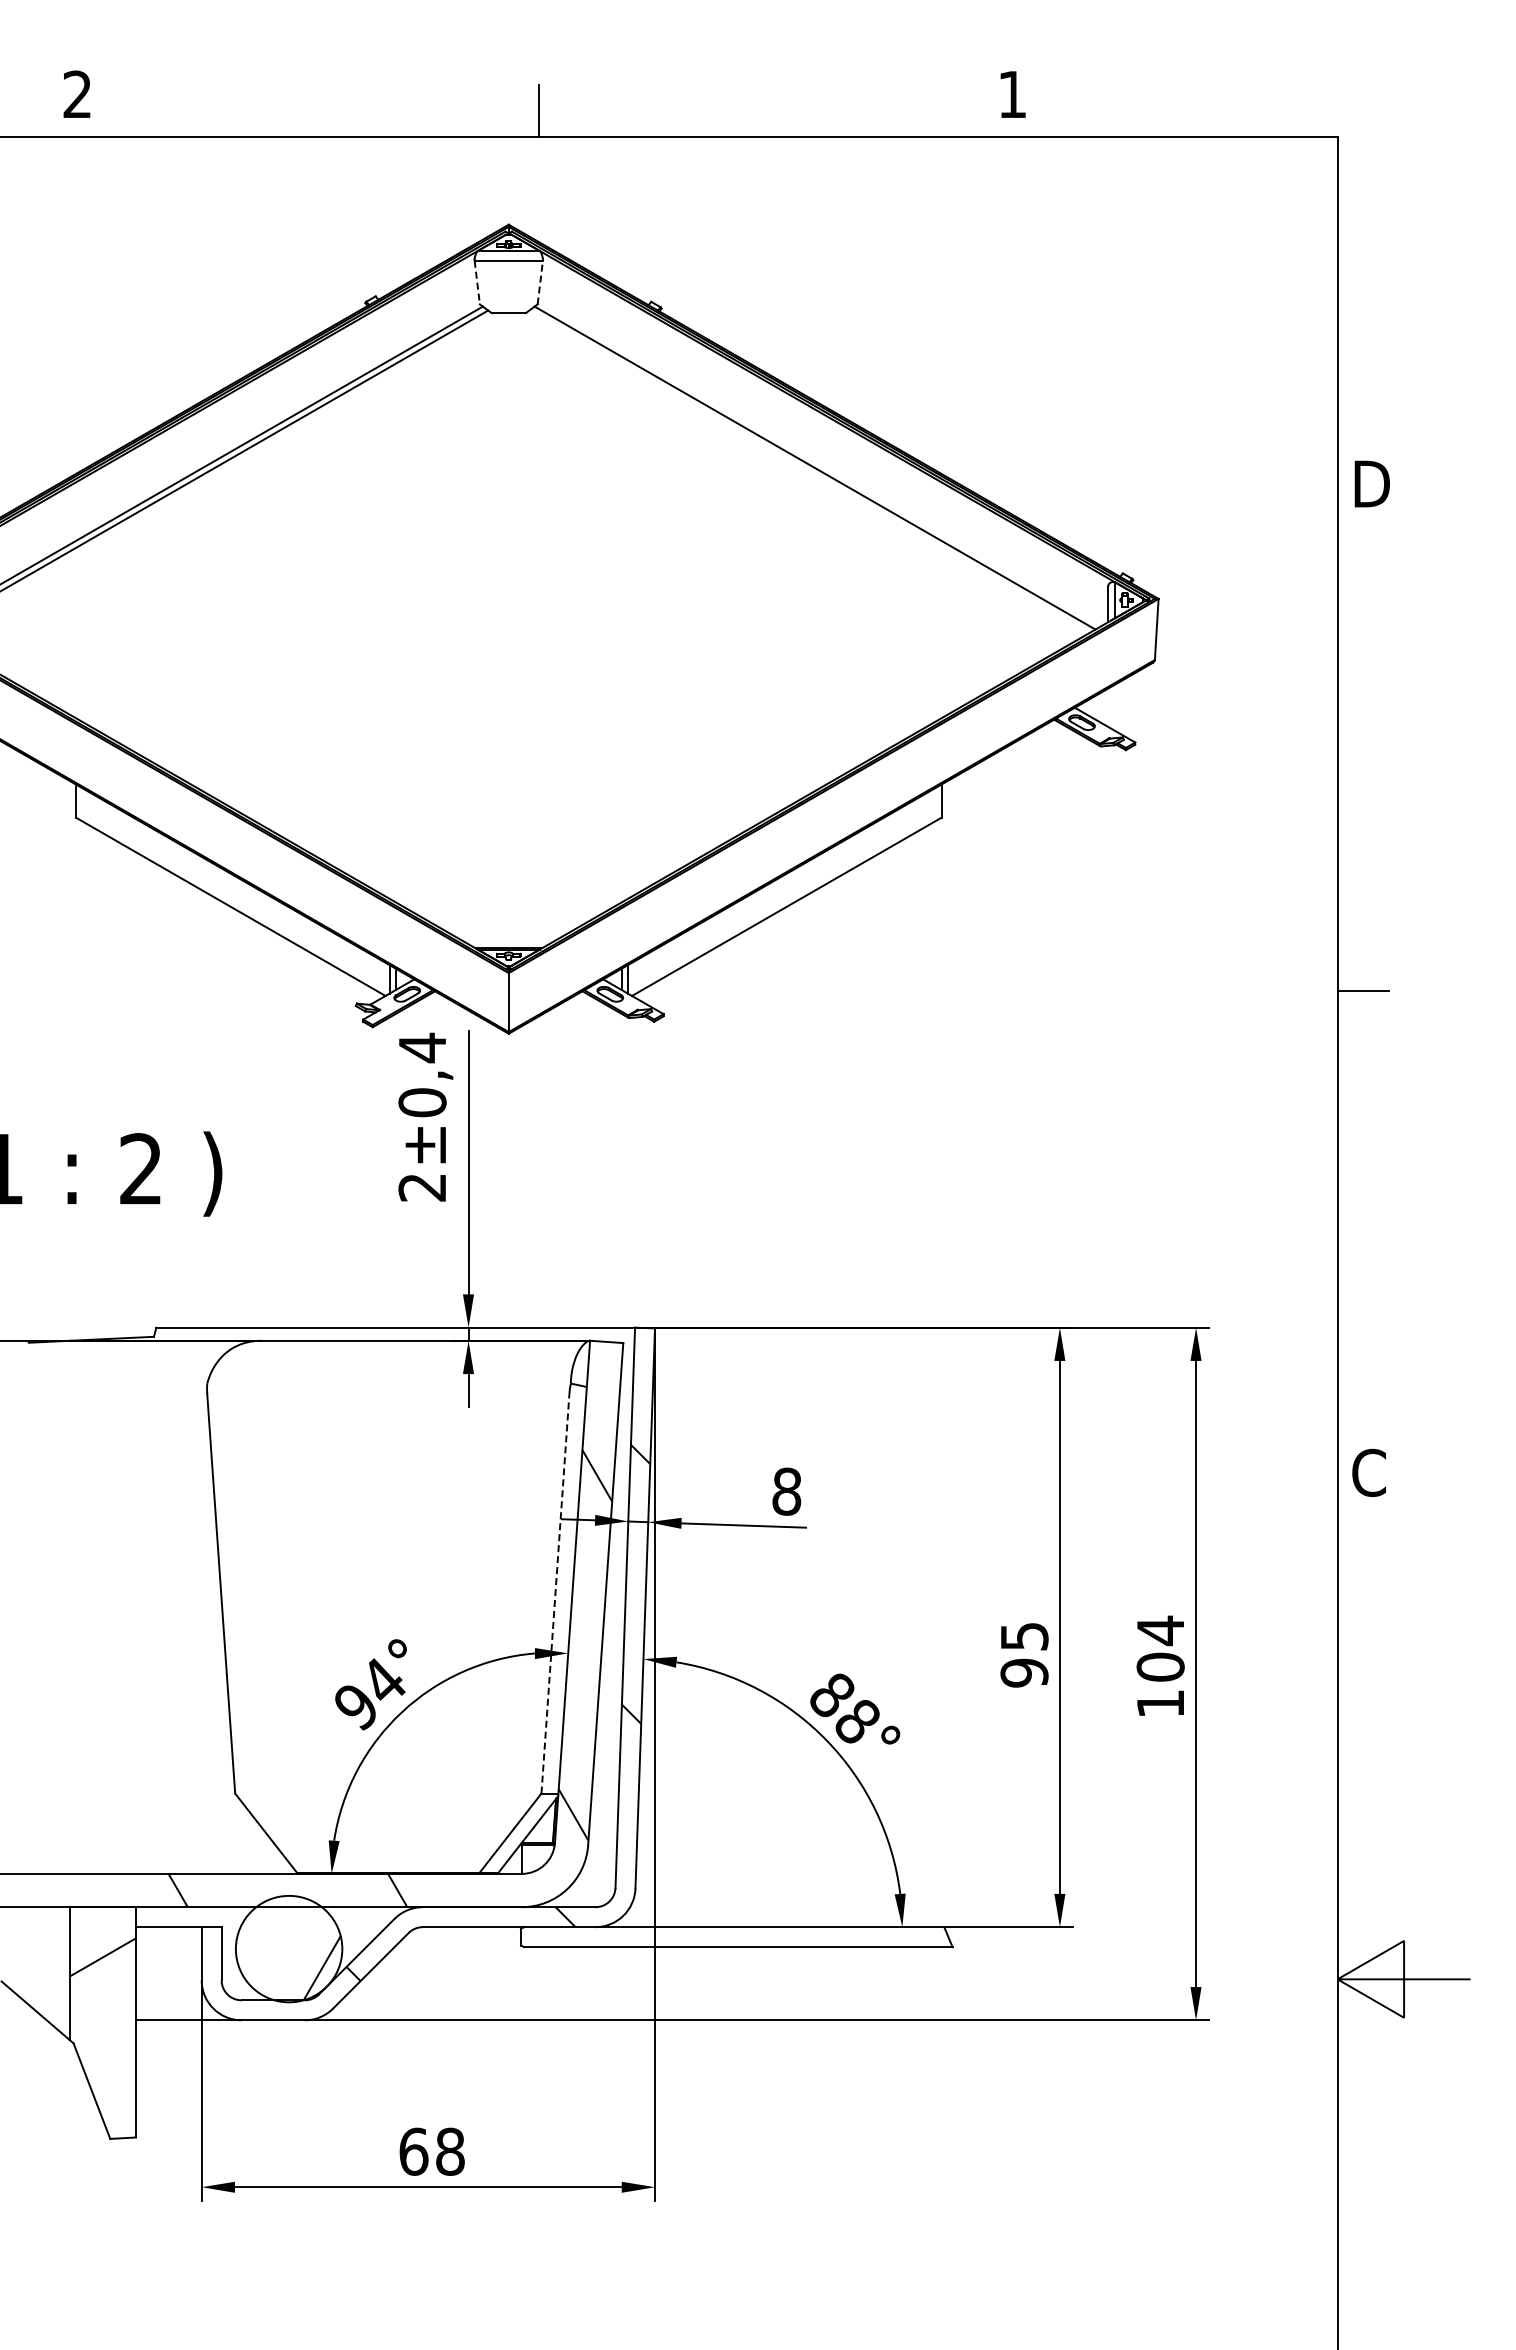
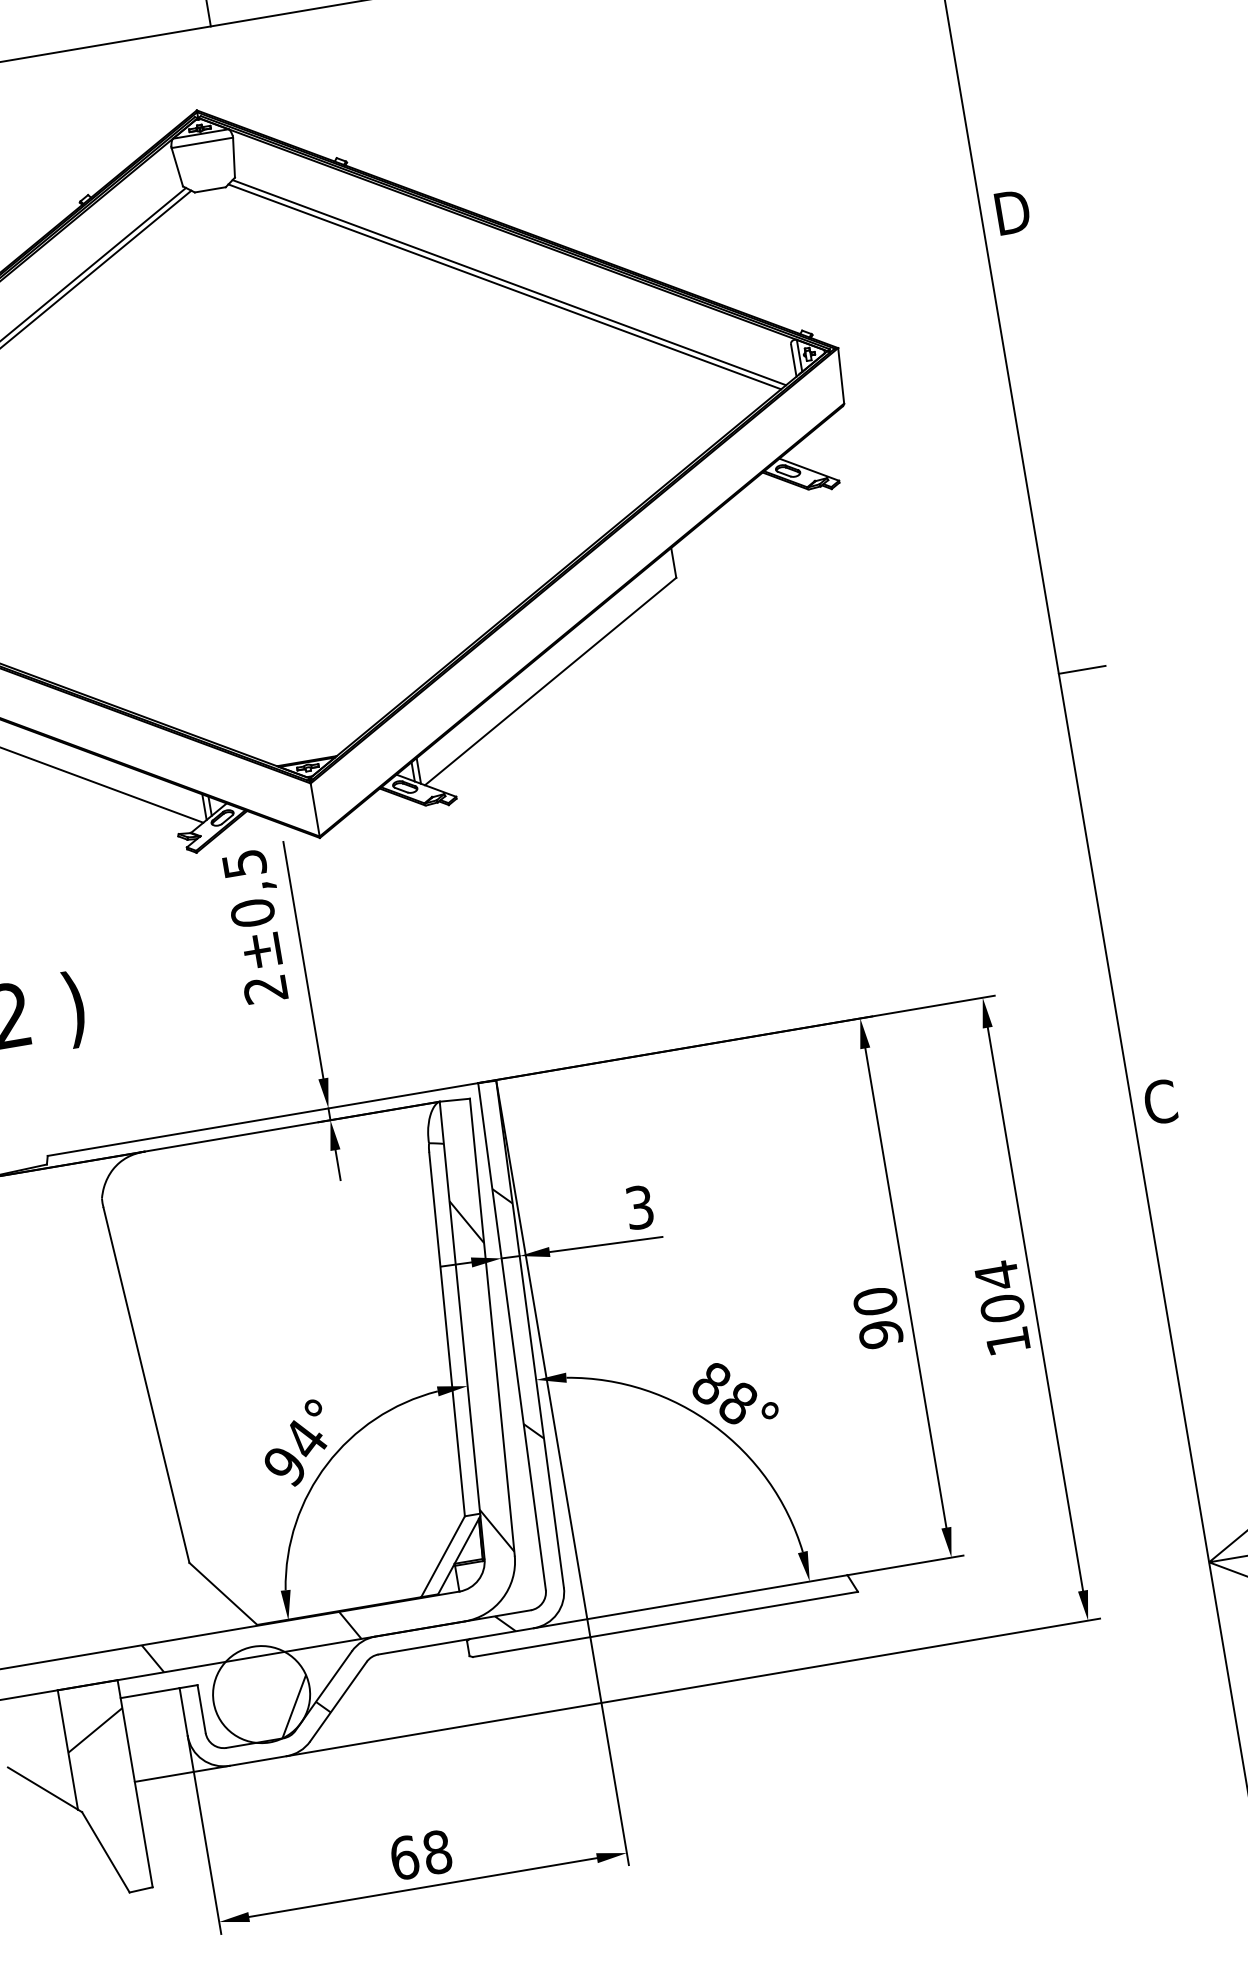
line: (477, 282) -> (177, 167), dashed -> solid
line: (540, 282) -> (234, 157), dashed -> solid
line: (809, 471) -> (504, 286), added
text: (422, 1047) -> (244, 863), ±0,4 -> ±0,5
text: (786, 1491) -> (639, 1207), 8 -> 3
line: (555, 1593) -> (447, 1334), dashed -> solid
text: (1024, 1636) -> (875, 1301), 95 -> 90

